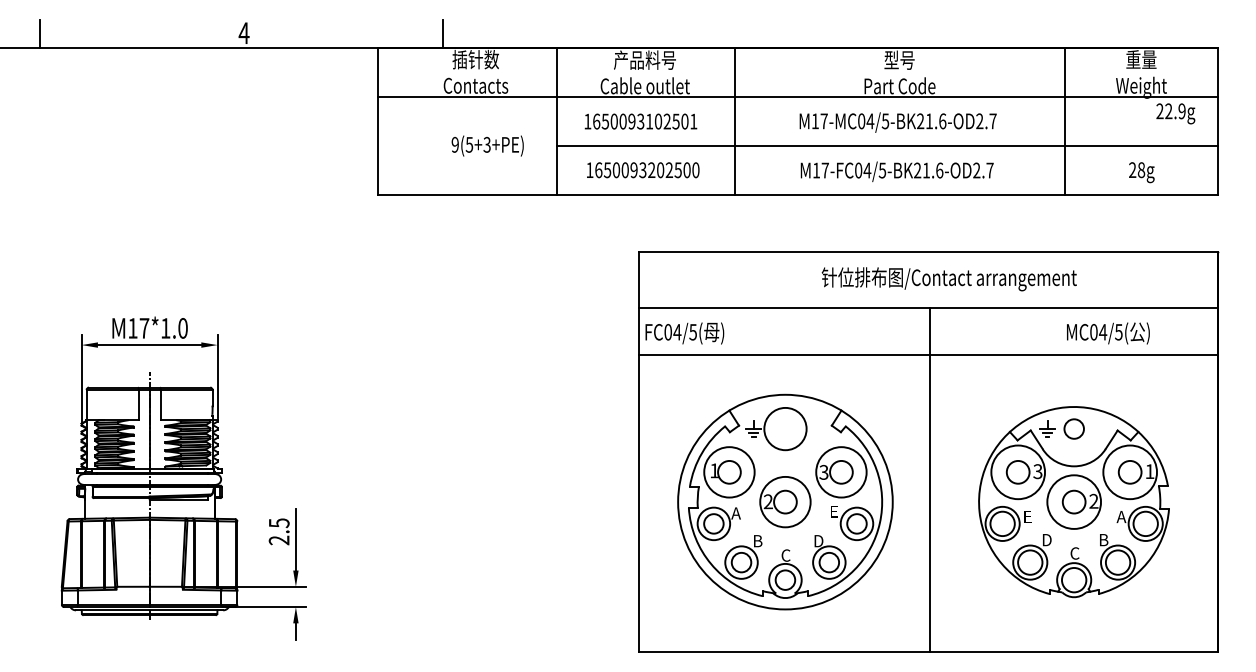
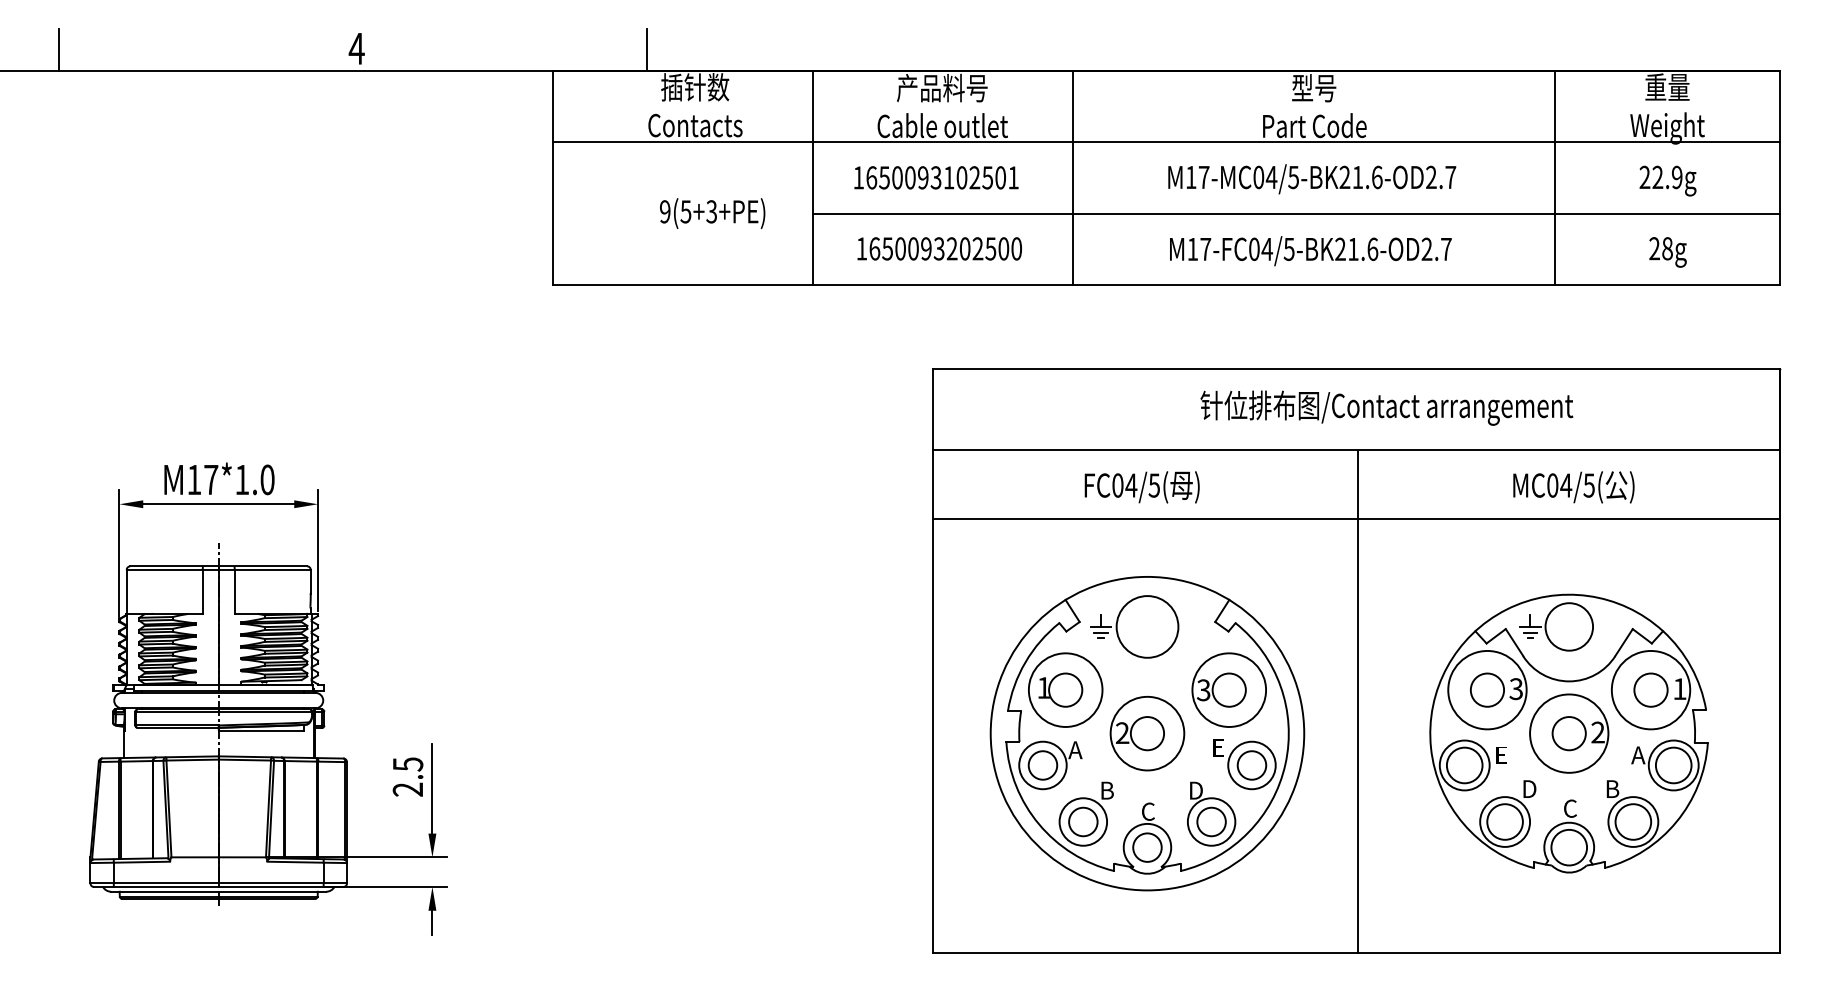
text: (1175, 113) -> (1667, 180), moved
text: (684, 333) -> (1141, 487), moved
text: (1108, 333) -> (1574, 487), moved
circle: (1073, 428) -> (1568, 626), size x1.67

